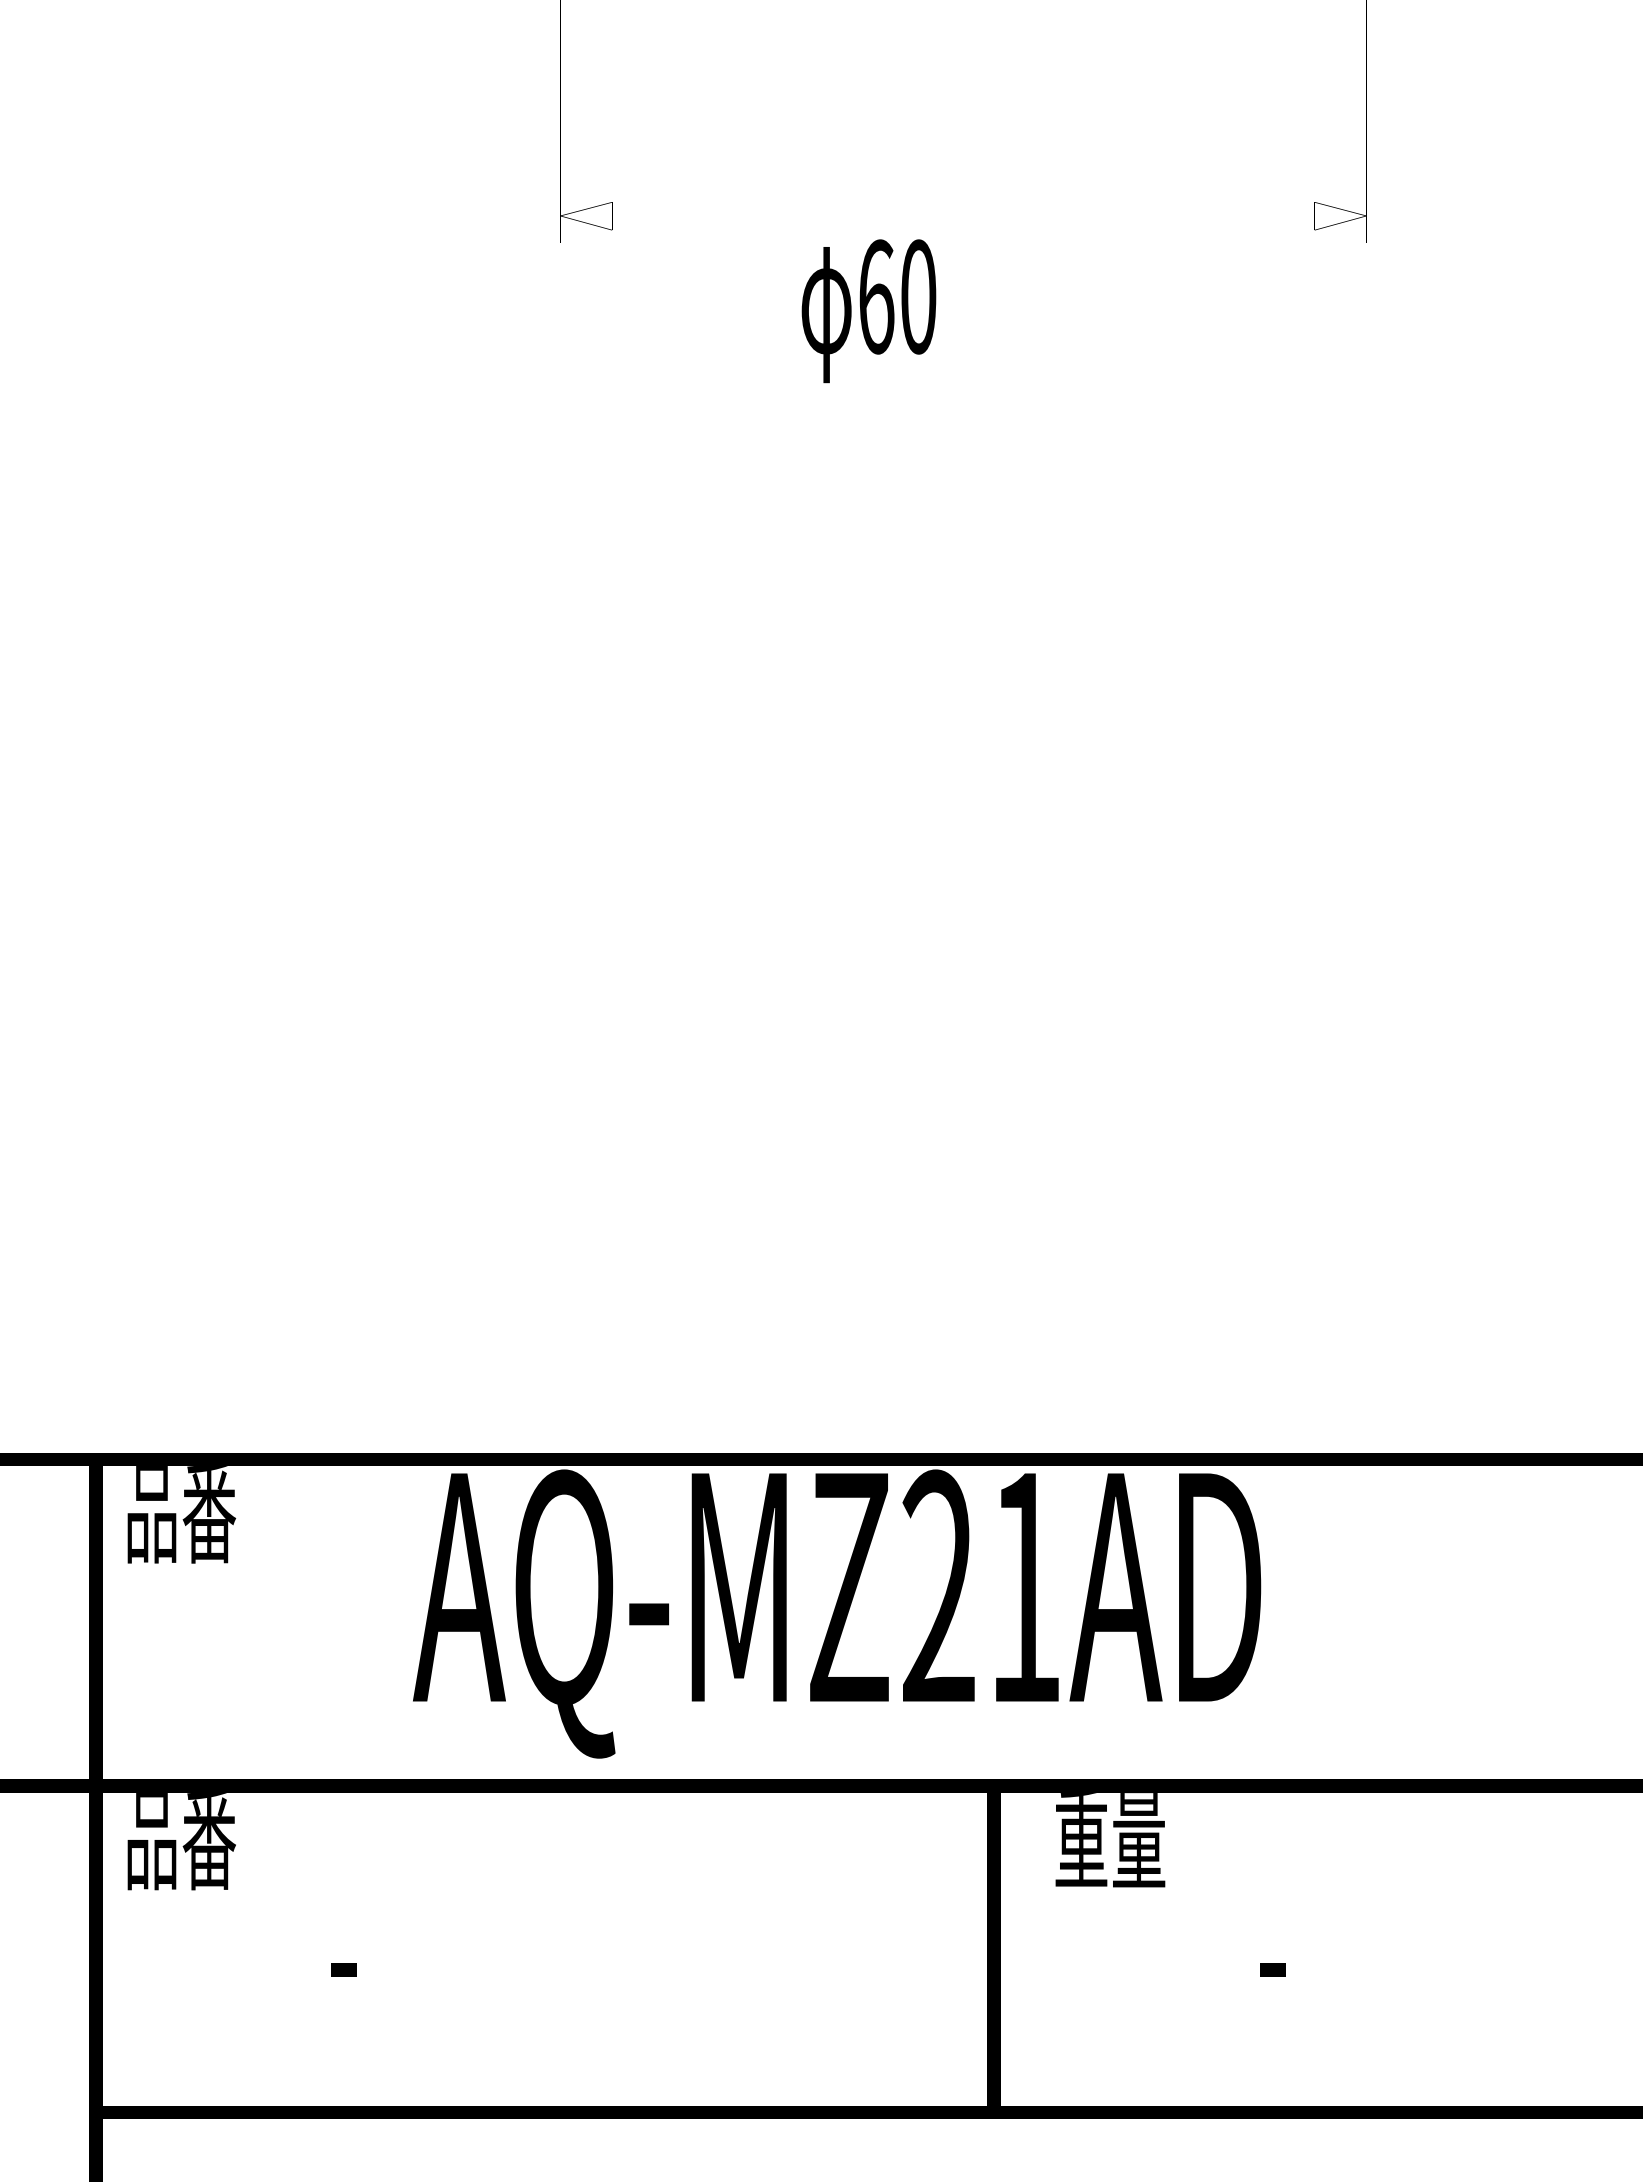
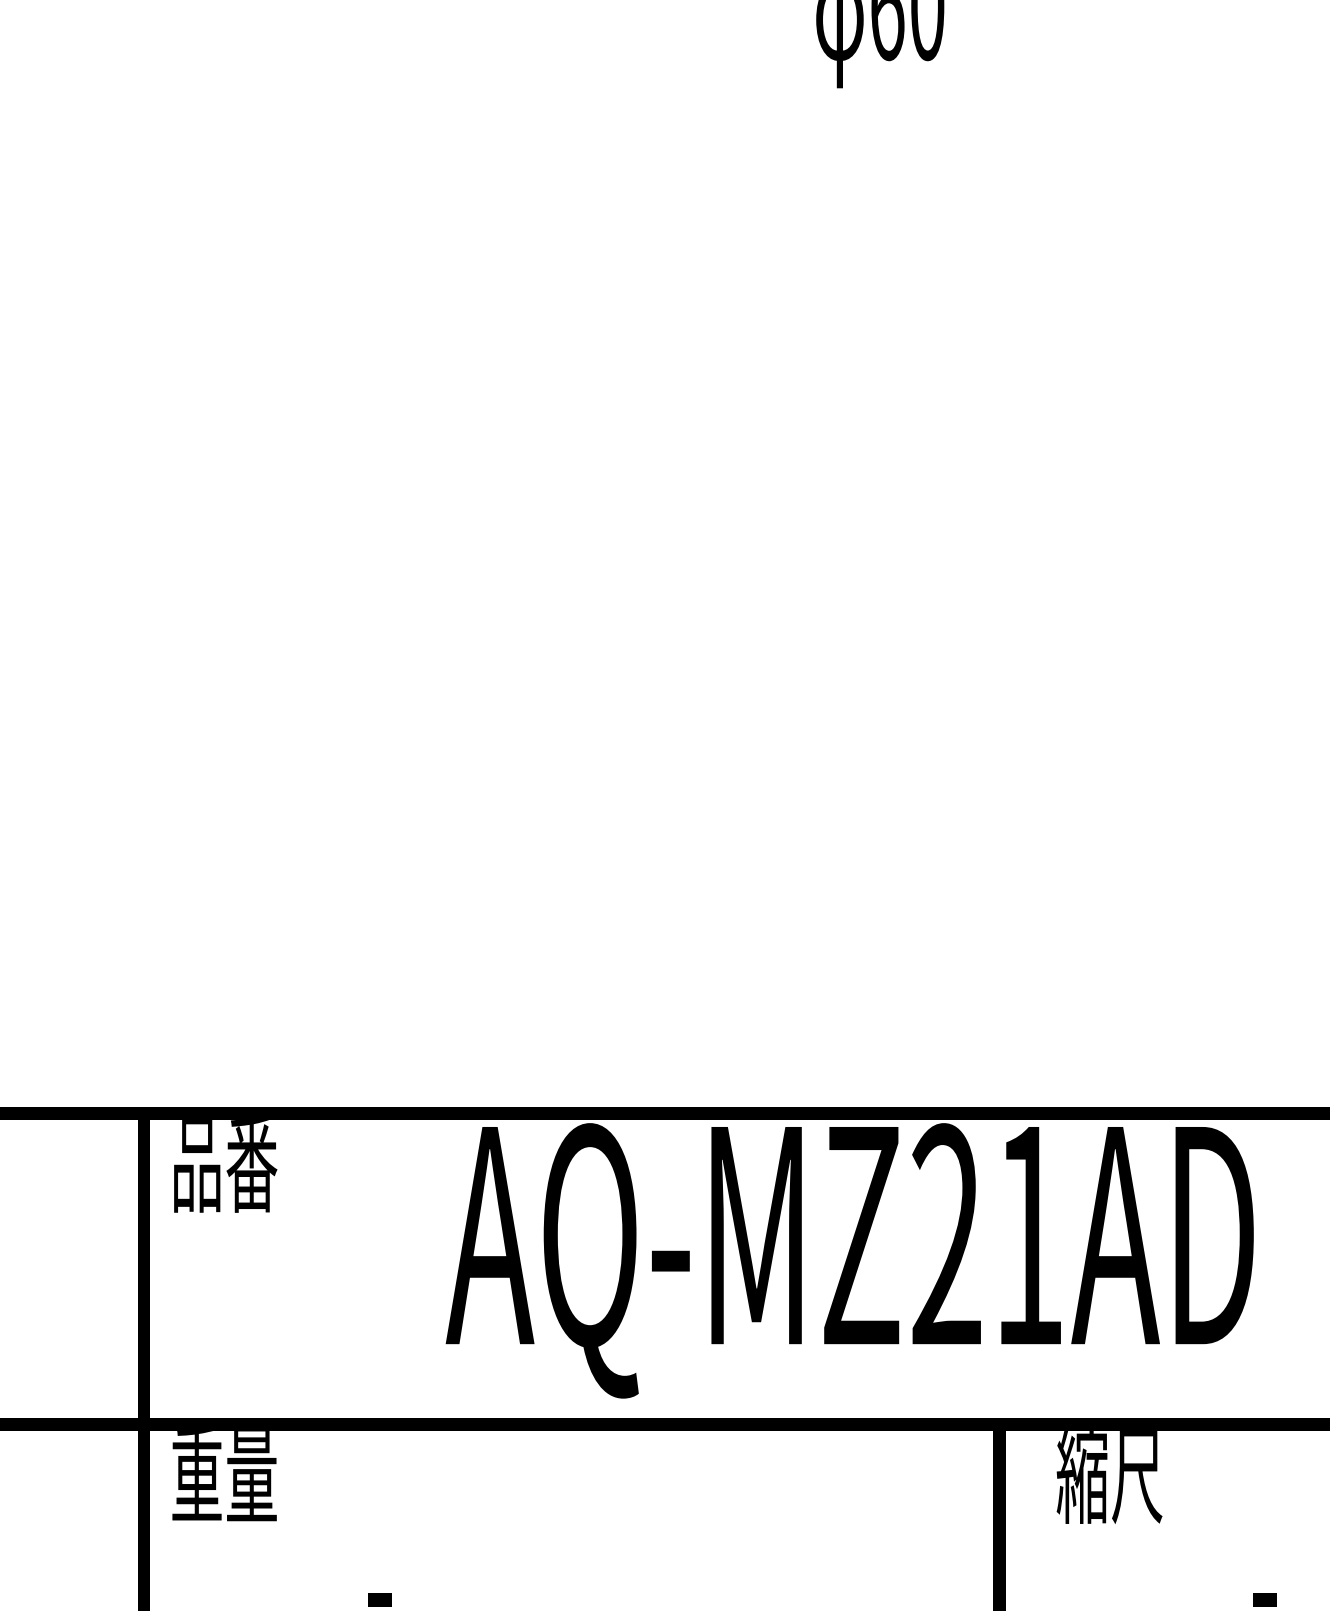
text: (180, 1841) -> (224, 1477), 品番 -> 重量
text: (1109, 1841) -> (1109, 1477), 重量 -> 縮尺

